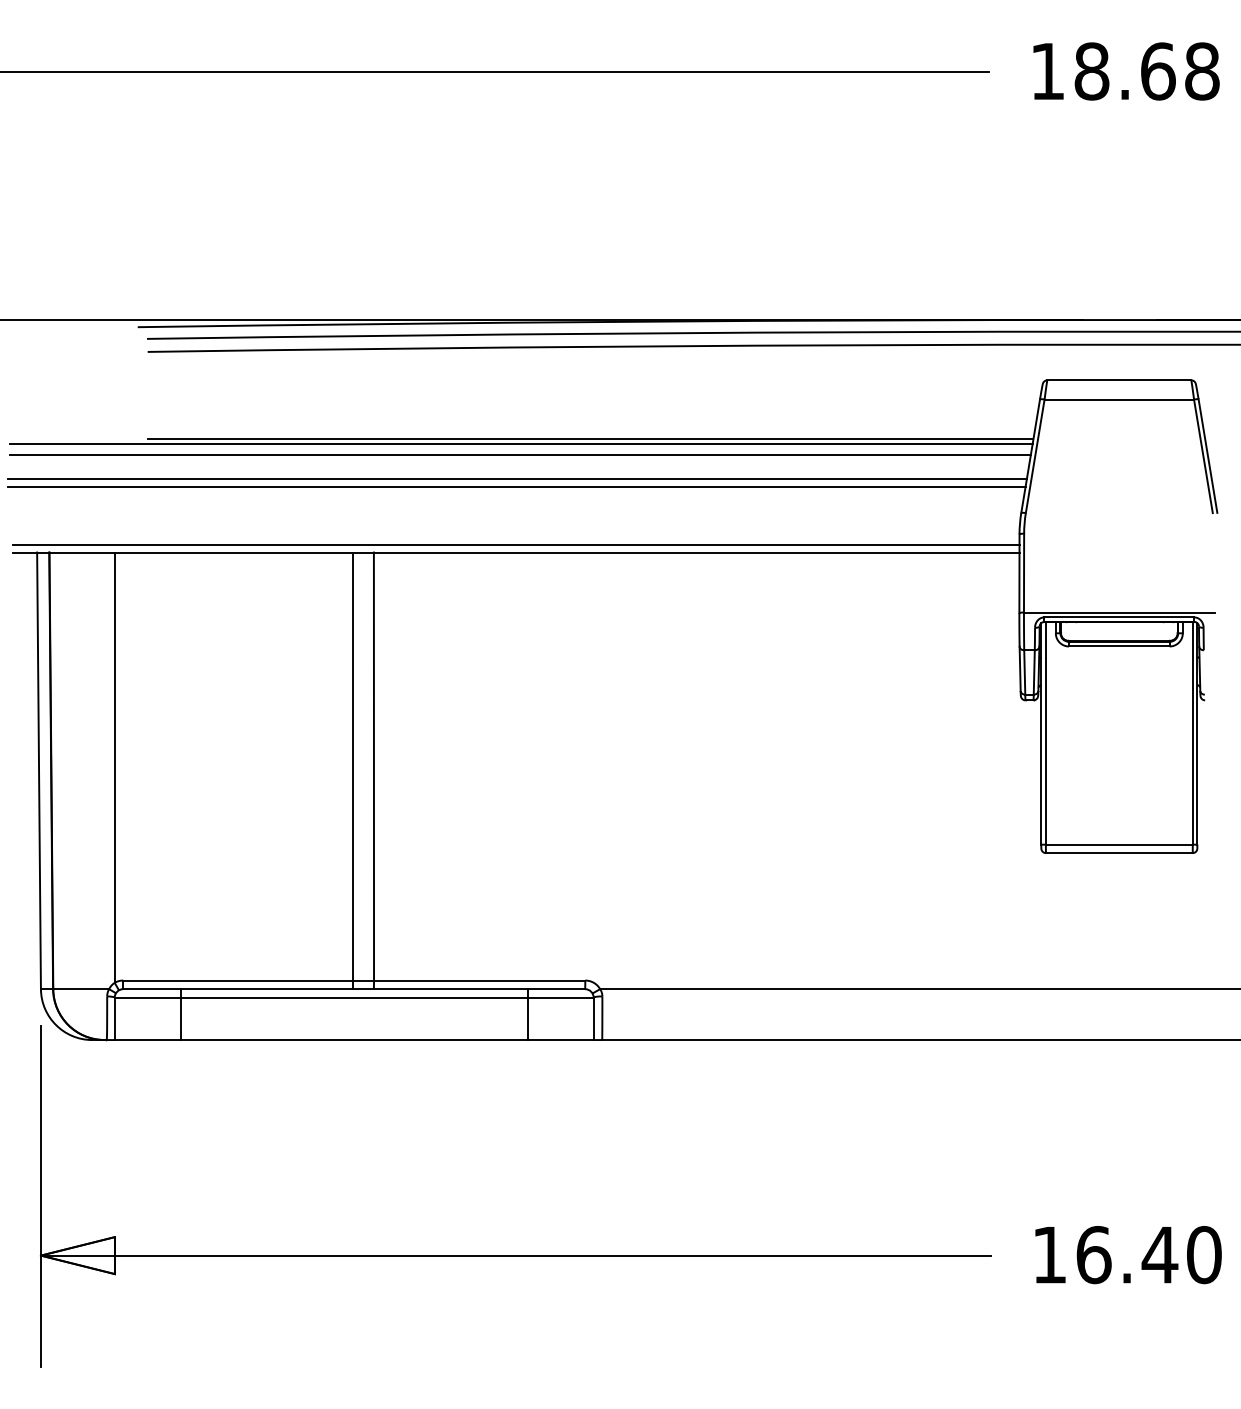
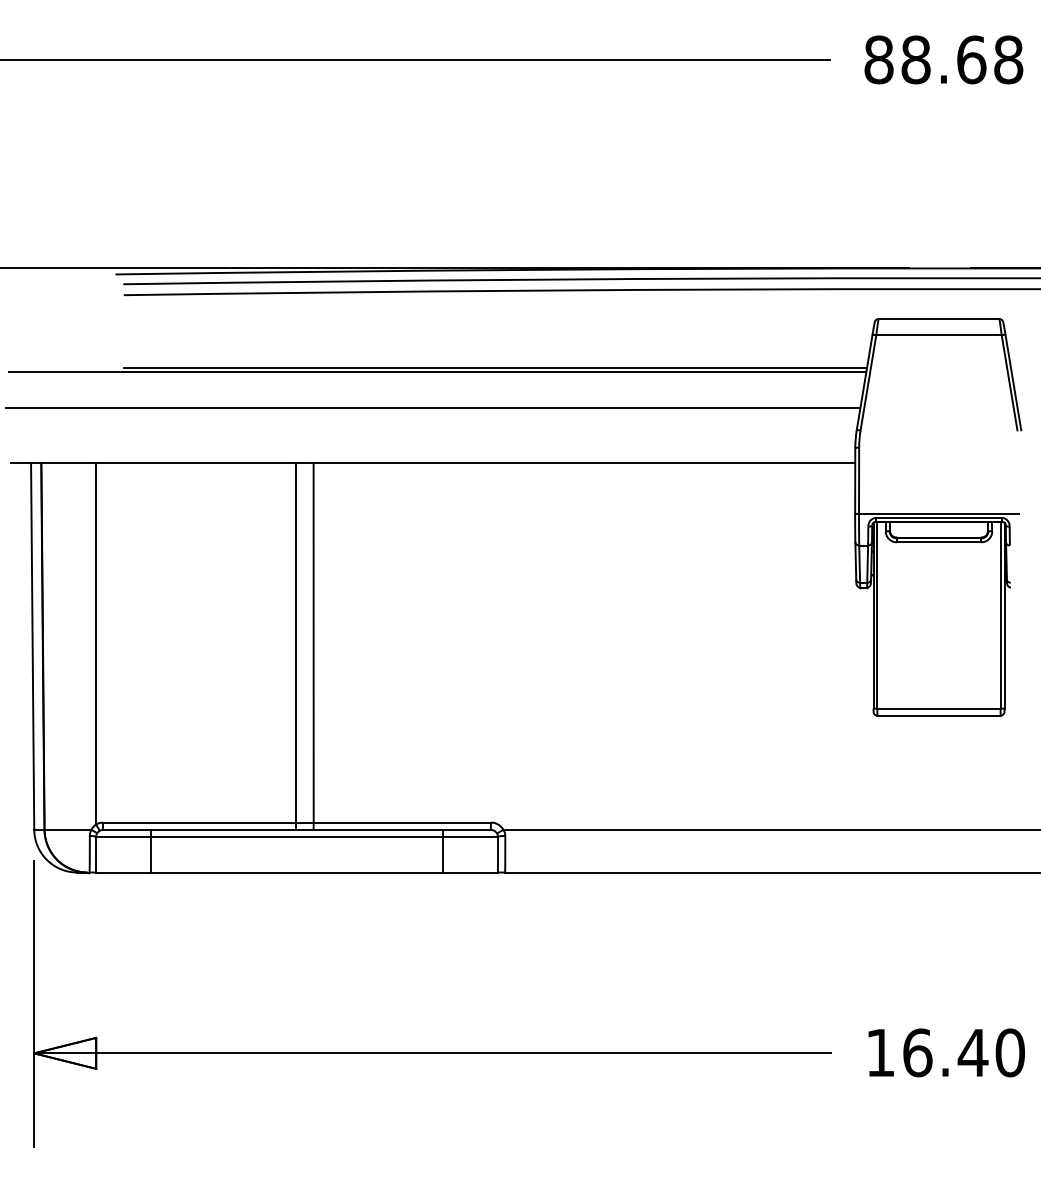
text: (1047, 71) -> (878, 59), 18.68 -> 88.68
line: (520, 455) -> (436, 382), removed
line: (516, 478) -> (433, 401), removed
line: (515, 544) -> (432, 456), removed

